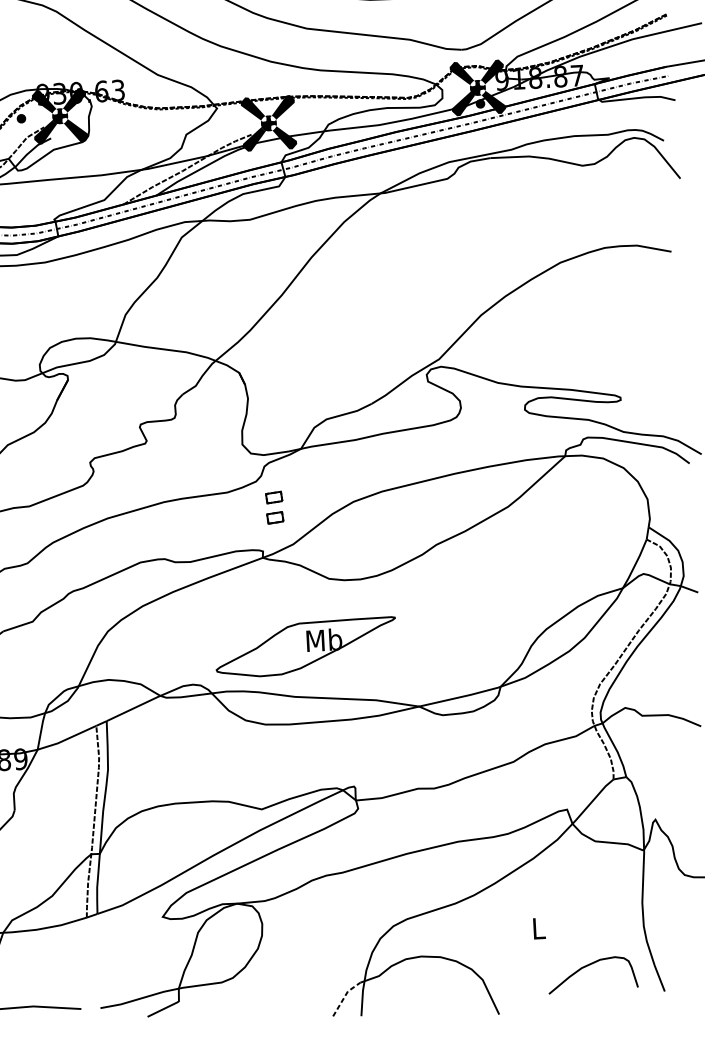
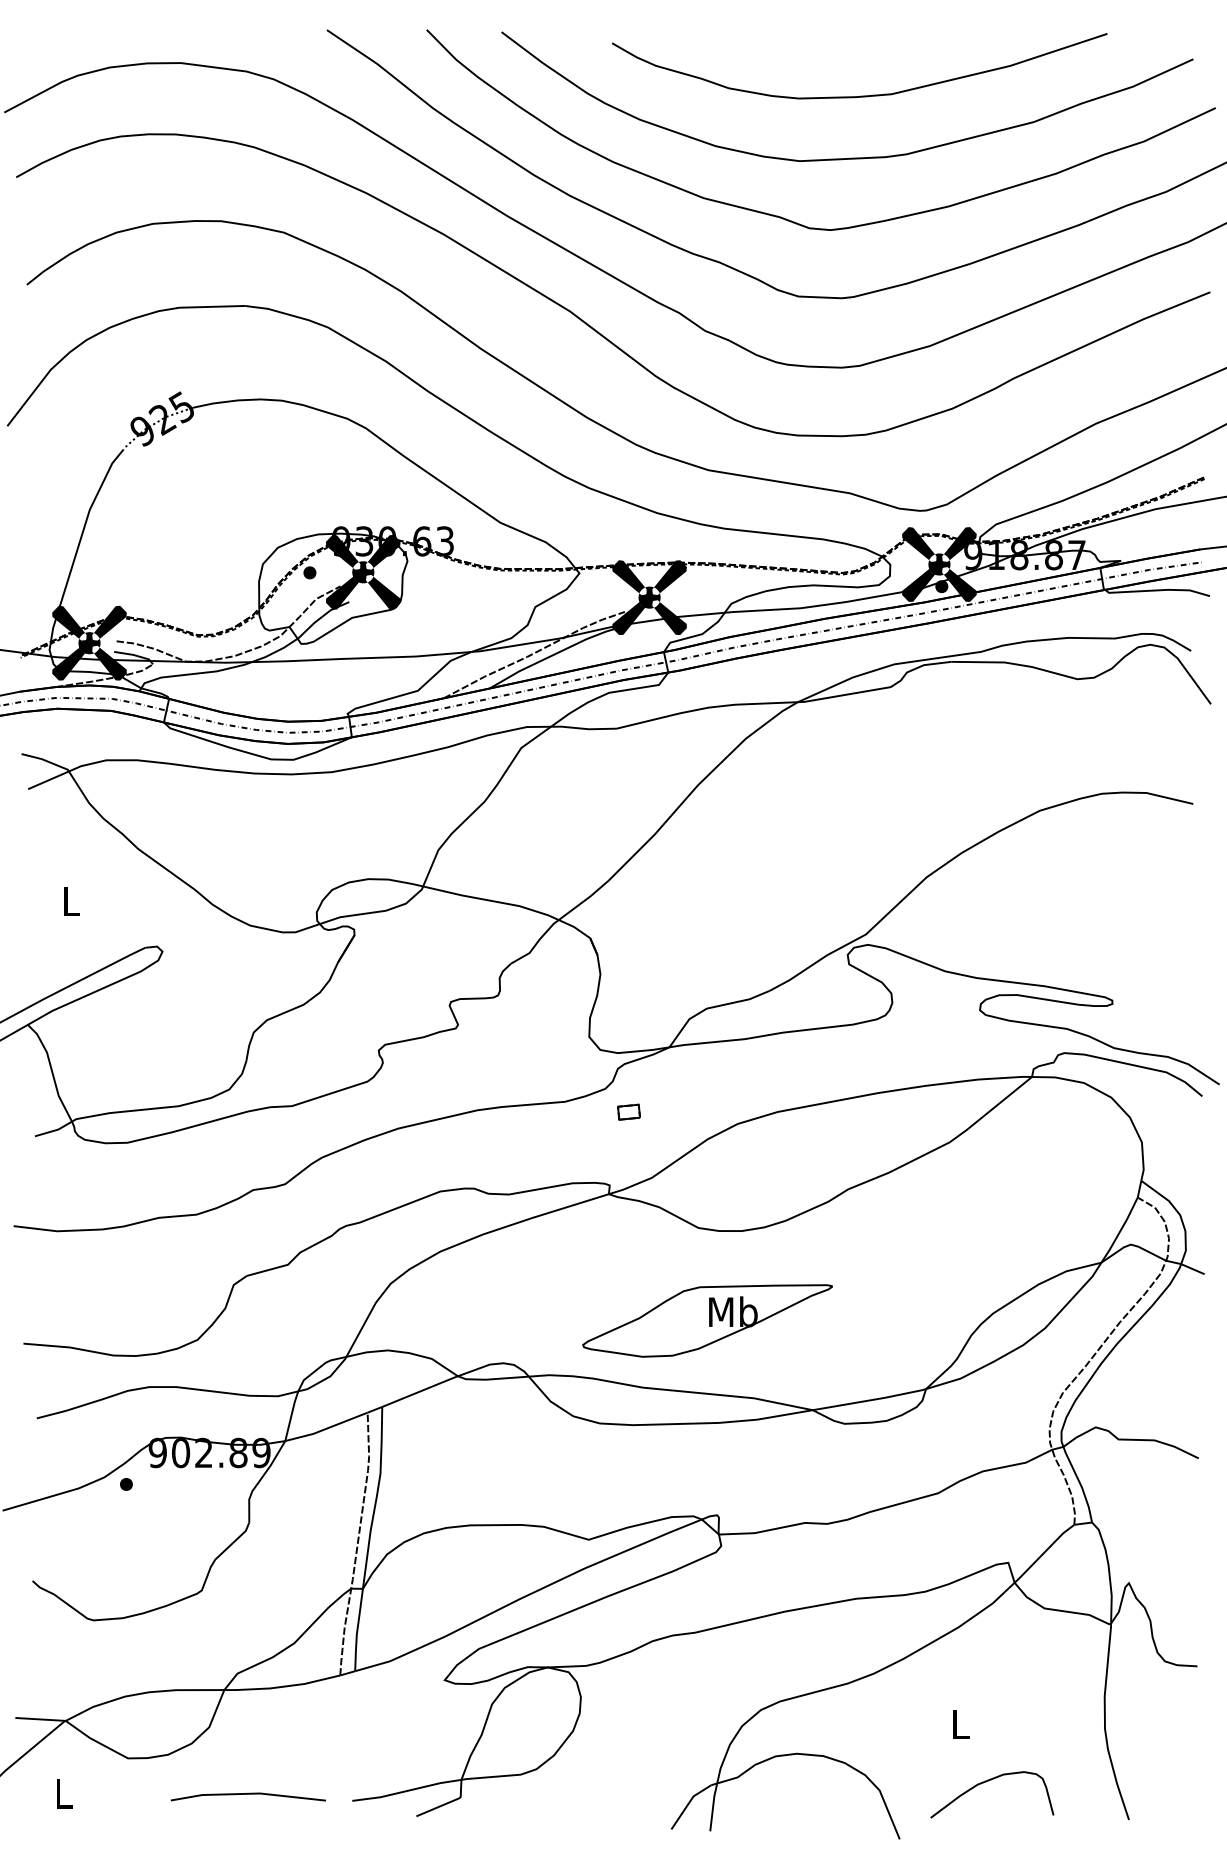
part: (274, 517) -> (628, 1139), removed
part: (305, 647) -> (707, 1320), moved
curve: (588, 966) -> (986, 1782), moved
line: (344, 996) -> (688, 1803), dashed -> solid

